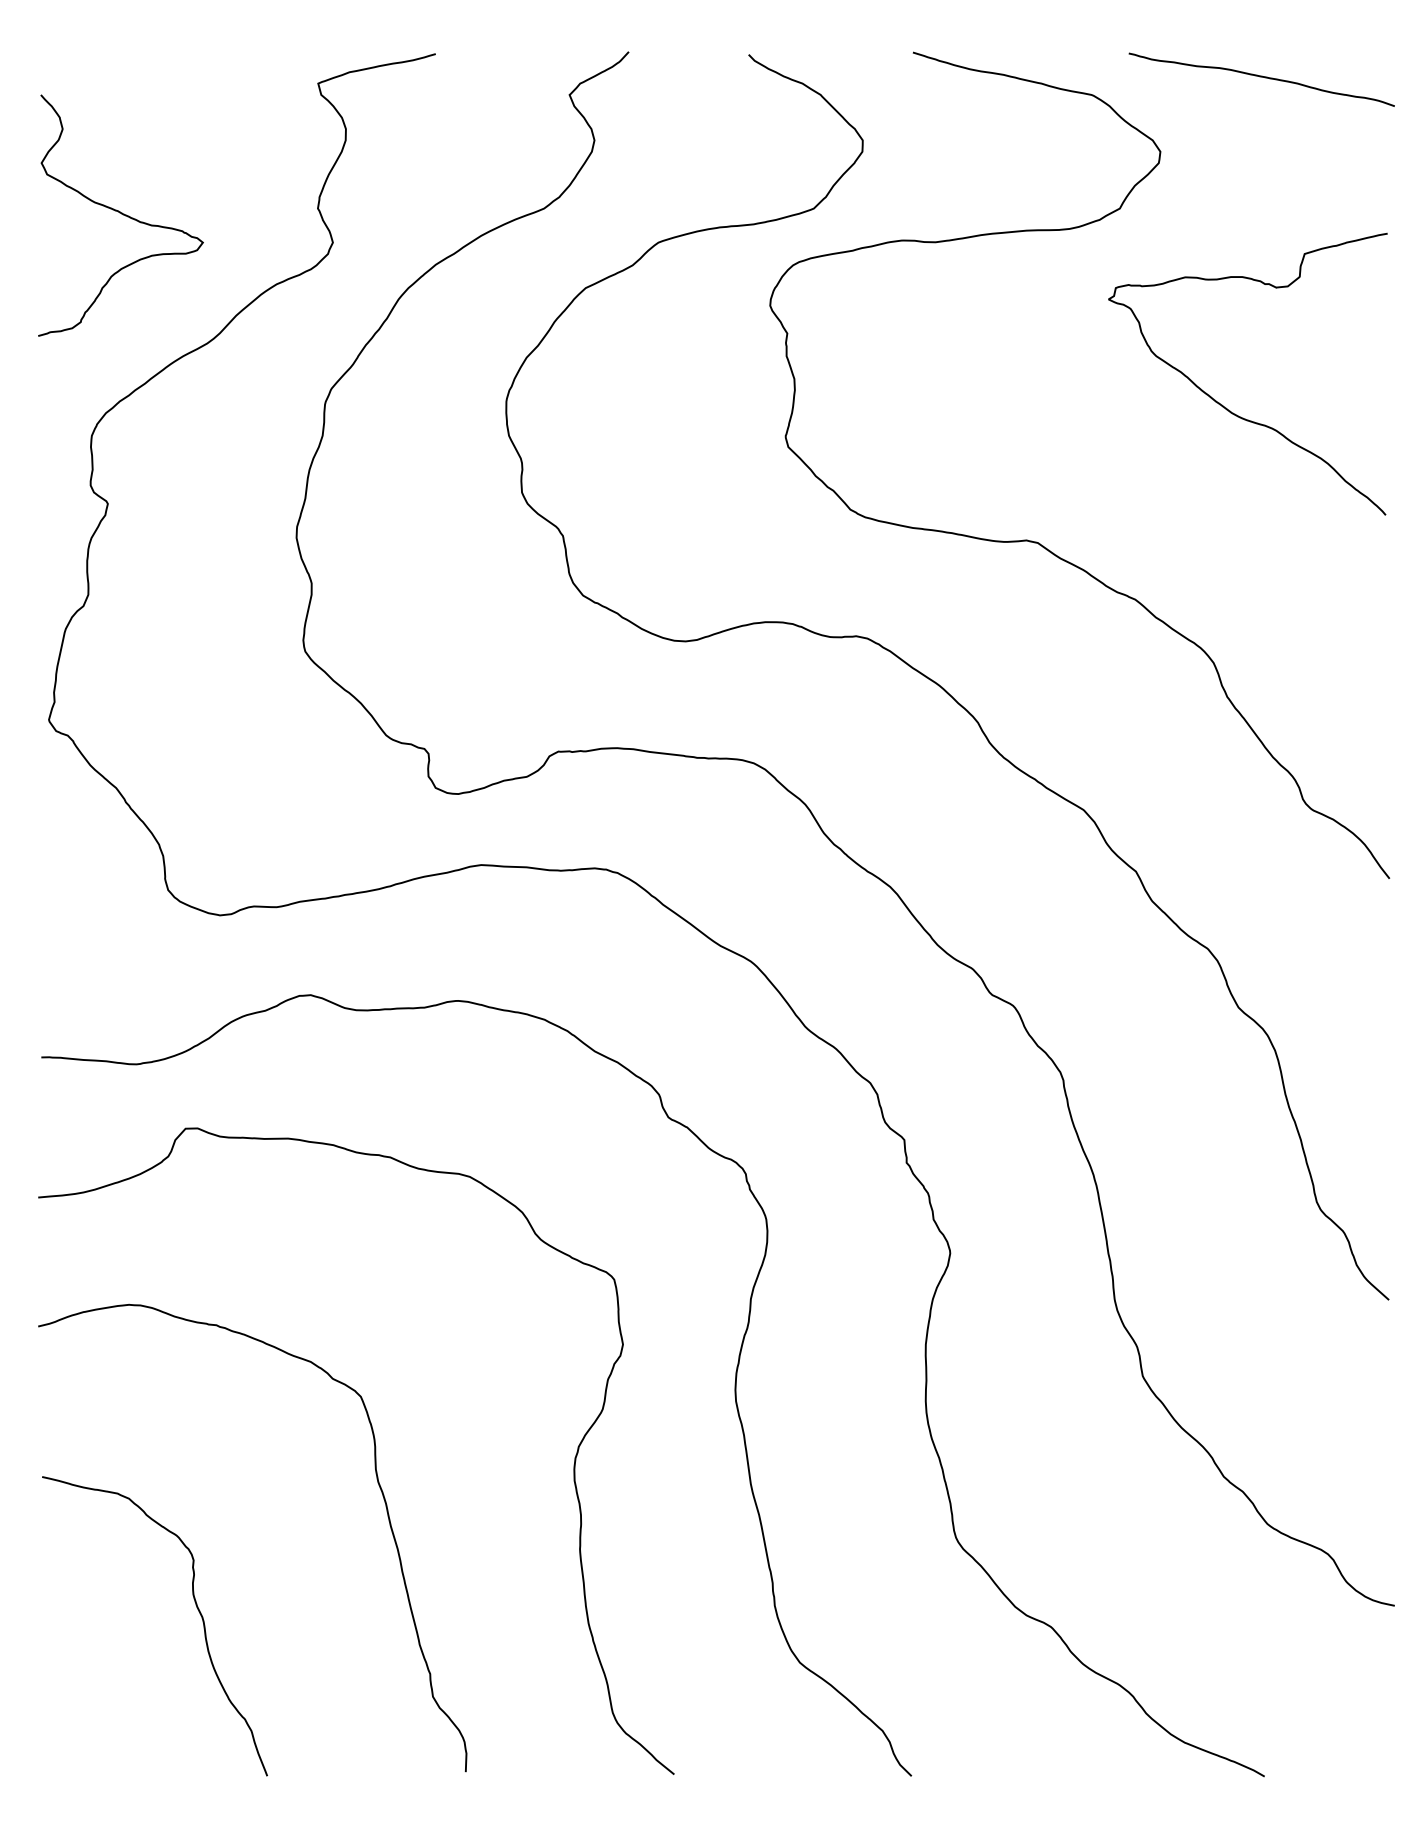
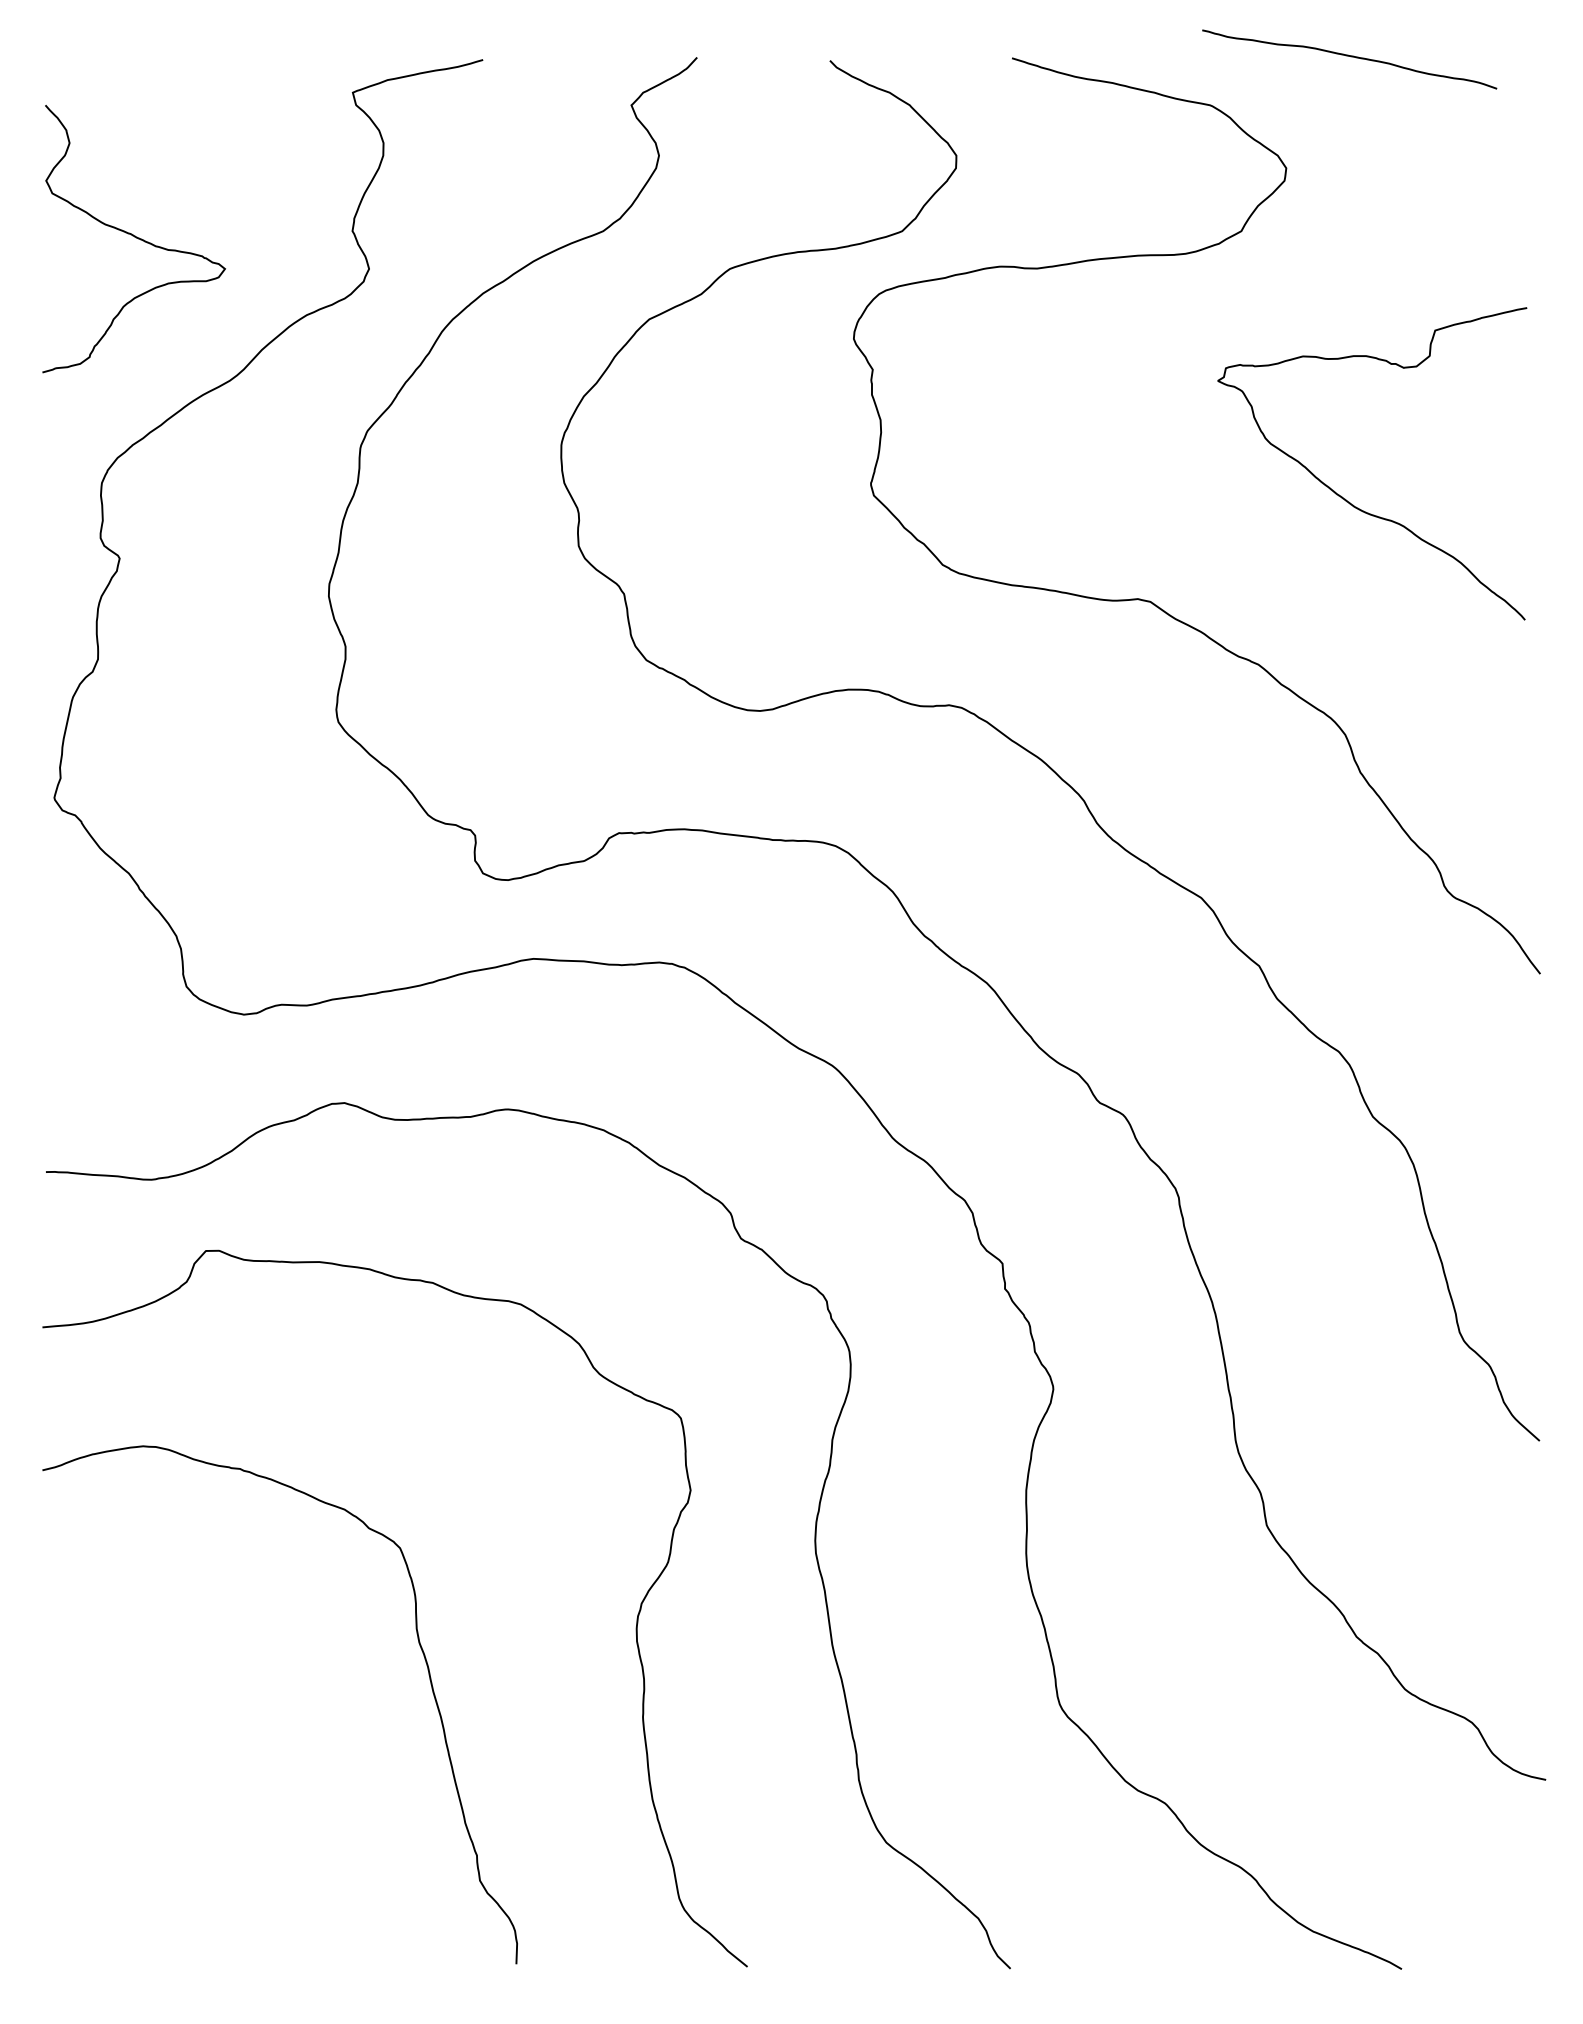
curve: (1263, 78) -> (1351, 57), moved
curve: (1223, 405) -> (1345, 498), moved
curve: (197, 1609) -> (218, 1783), removed

